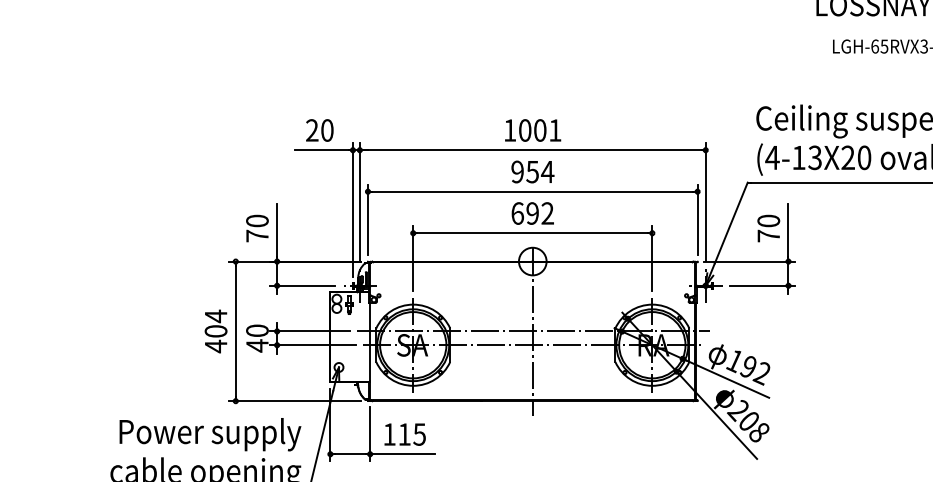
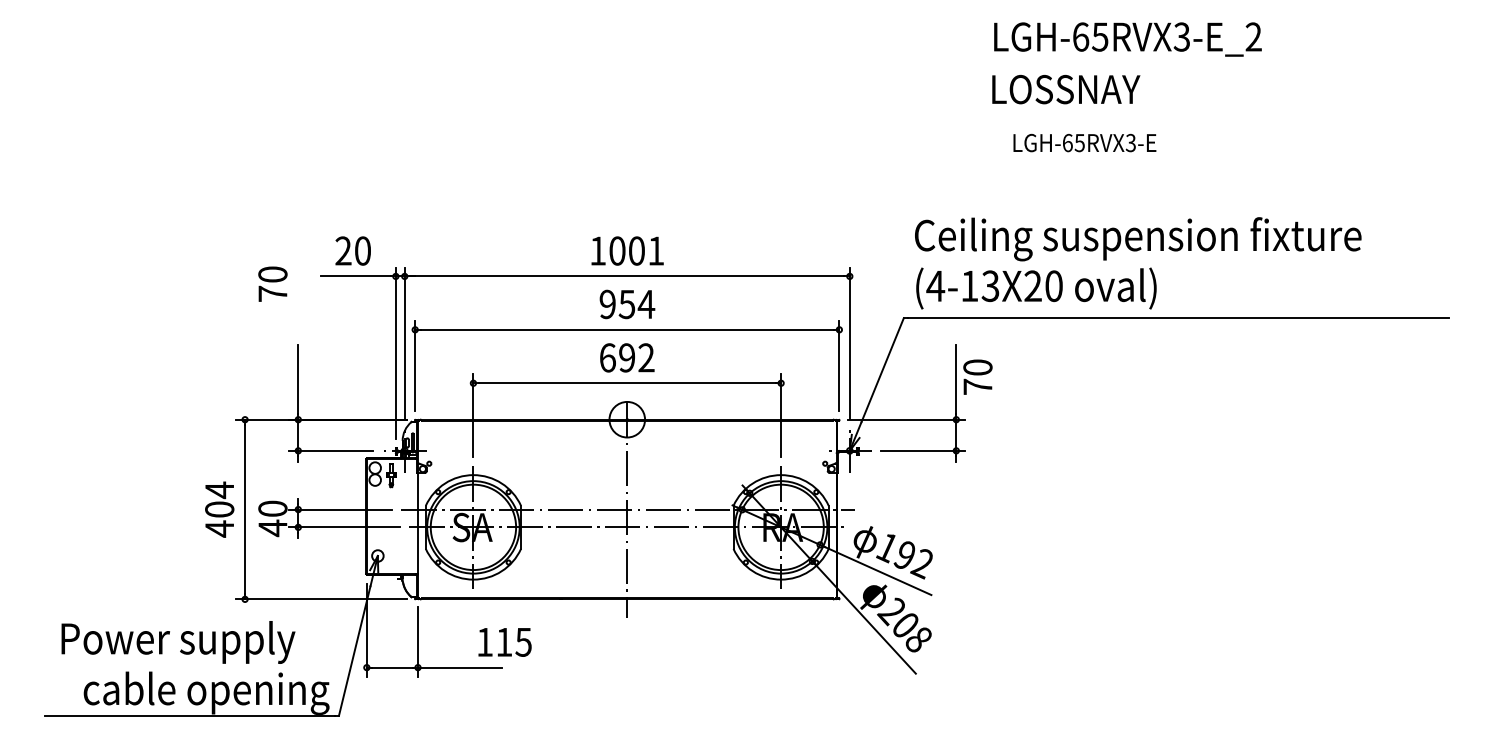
text: (257, 227) -> (272, 283), moved
text: (768, 227) -> (977, 376), moved
text: (210, 434) -> (178, 642), moved
text: (404, 434) -> (504, 642), moved

